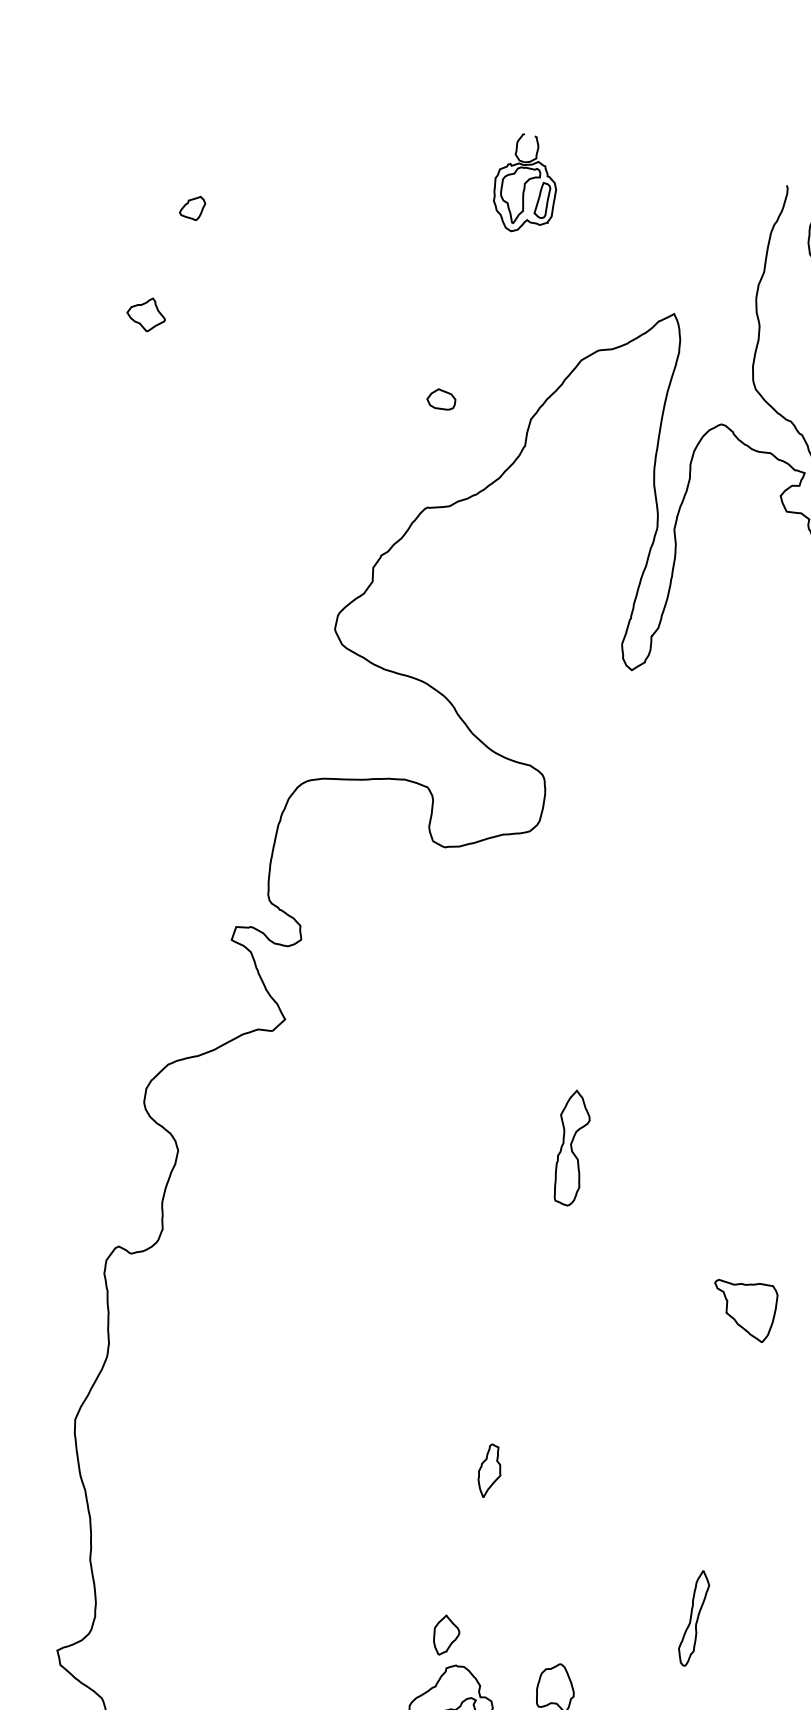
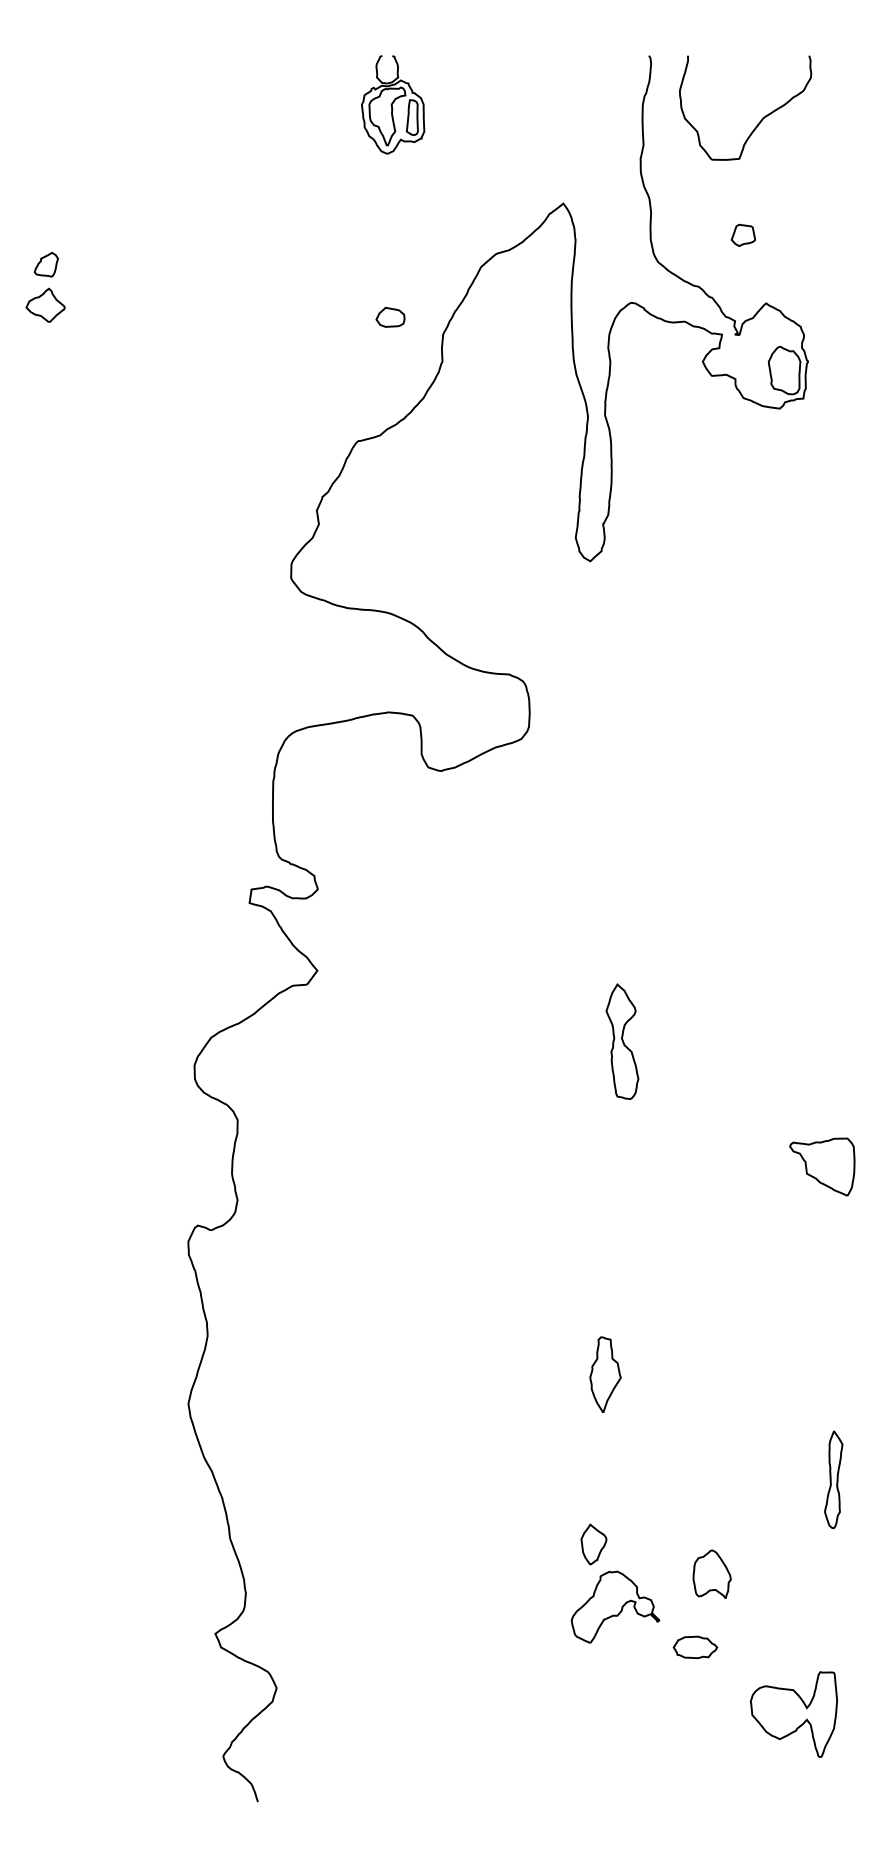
part: (191, 207) -> (45, 264), moved
part: (441, 398) -> (390, 316), moved
part: (490, 1471) -> (605, 1374), size x1.4

